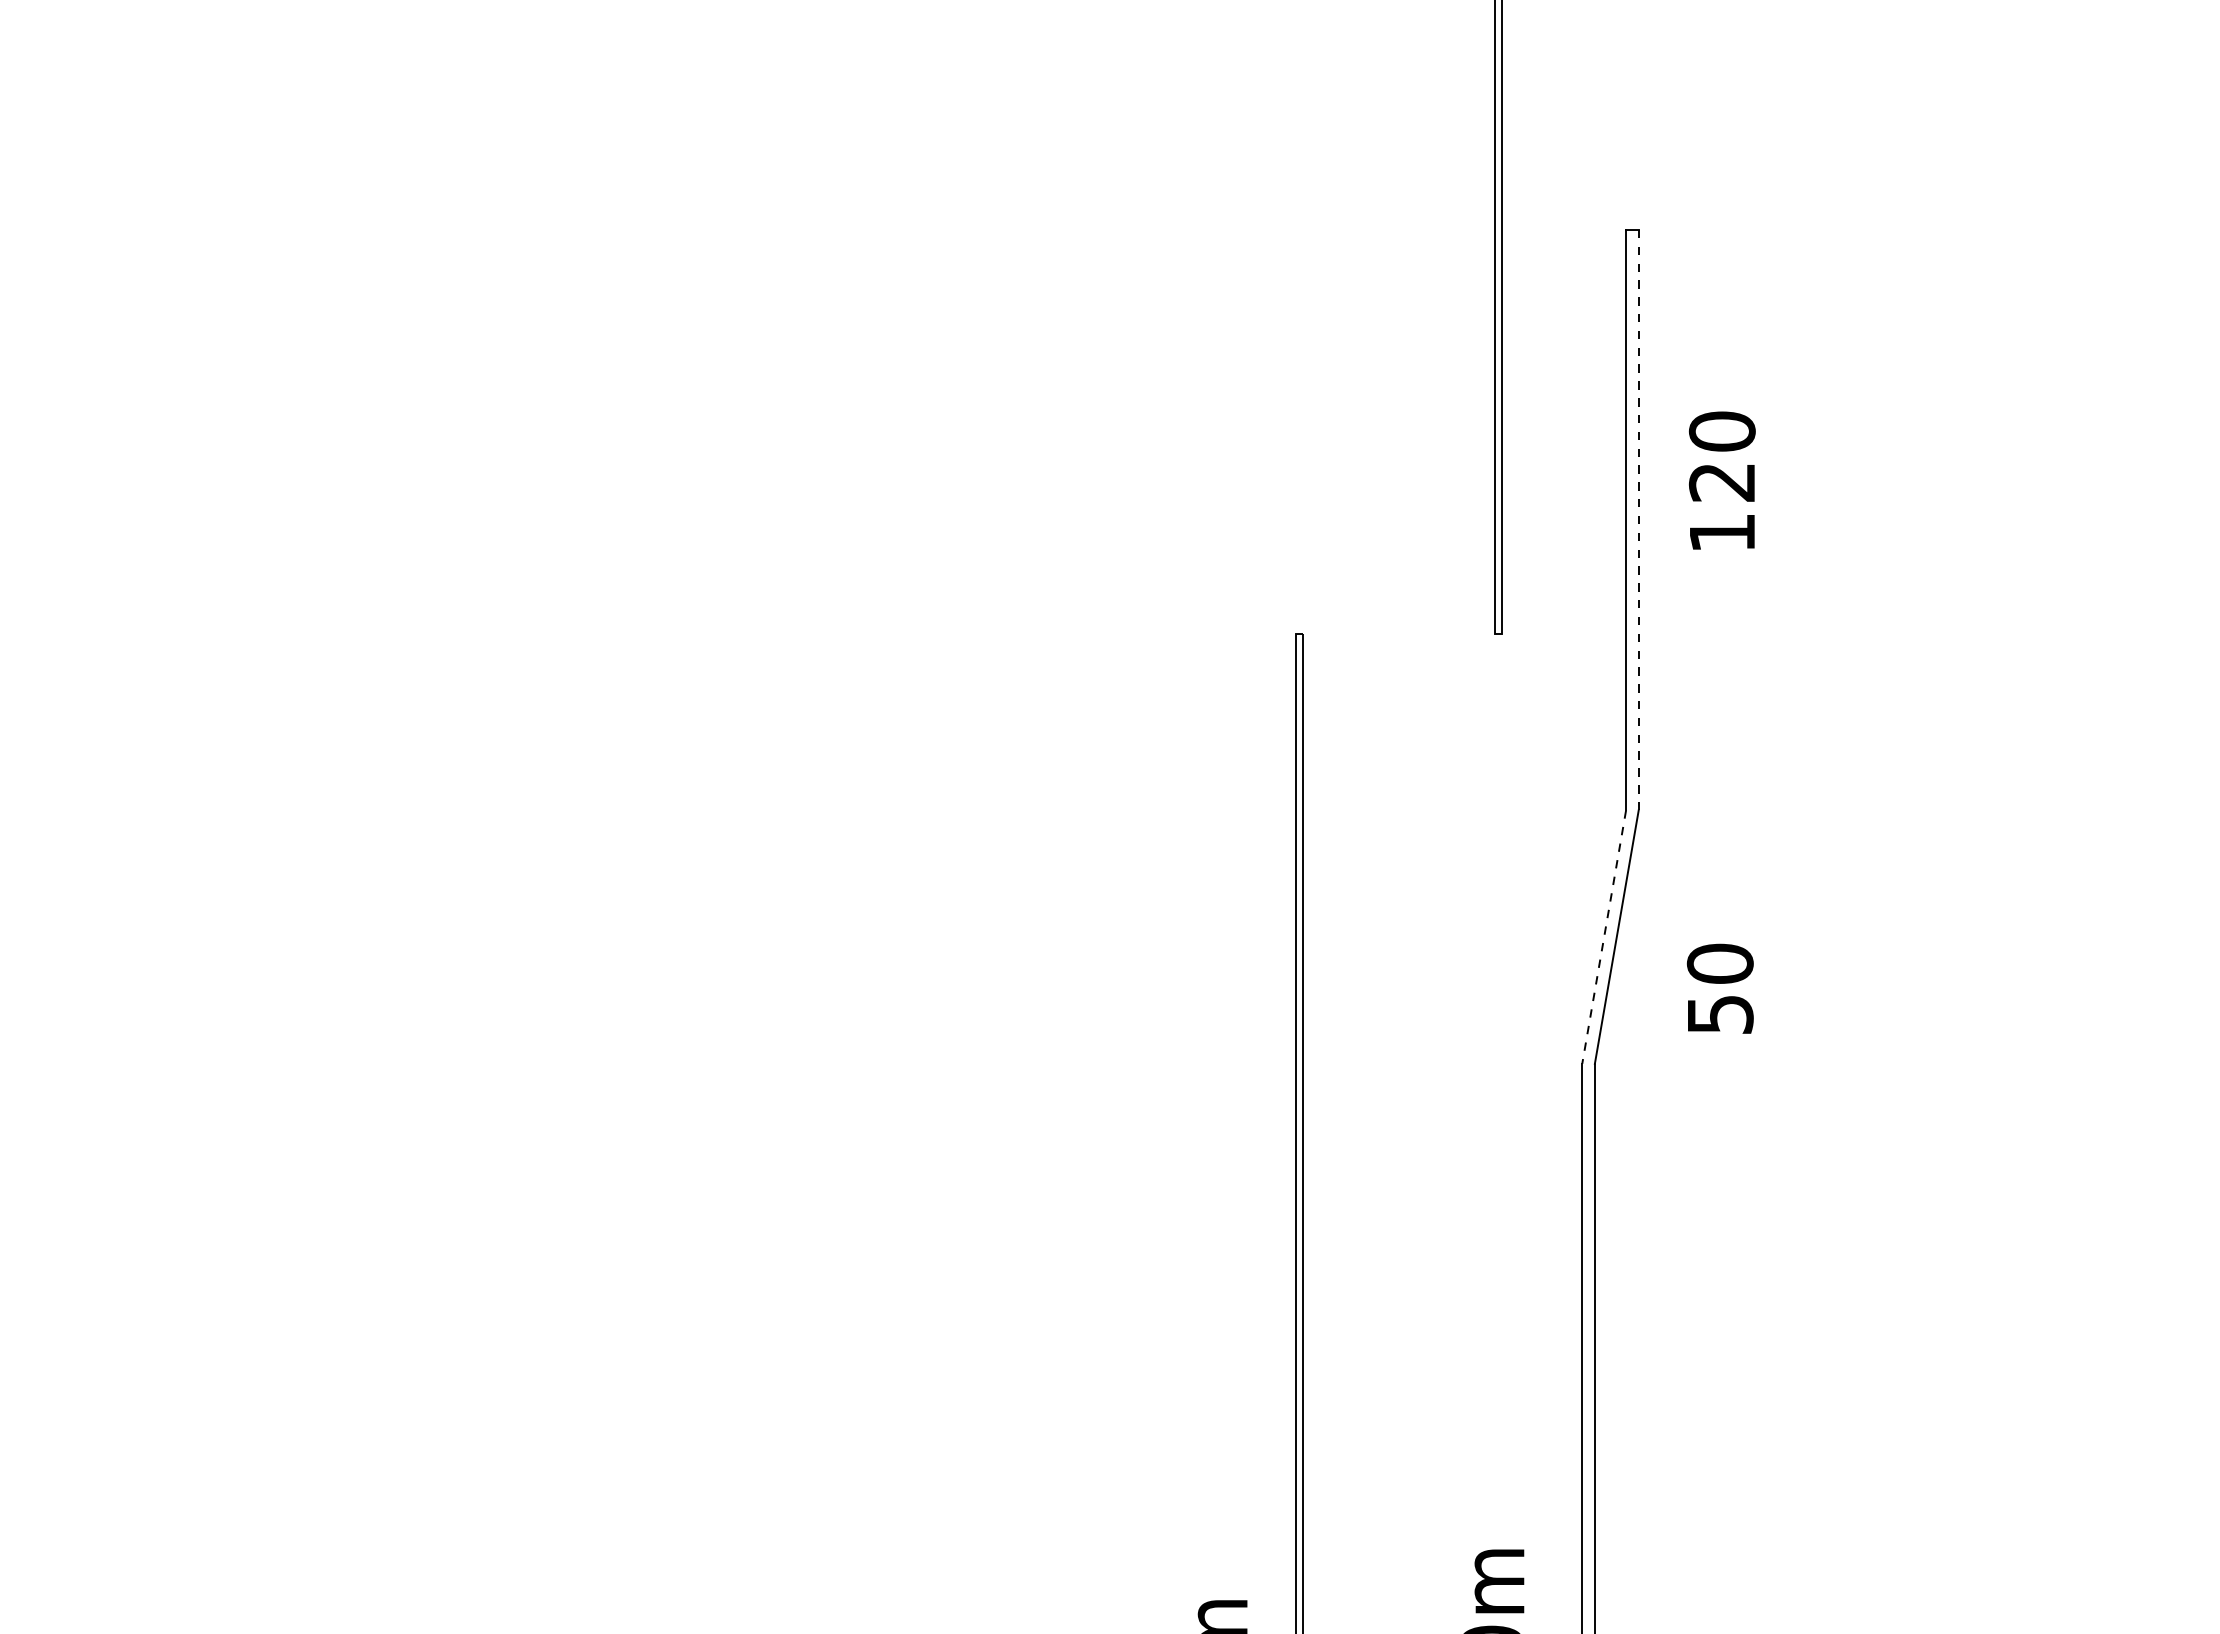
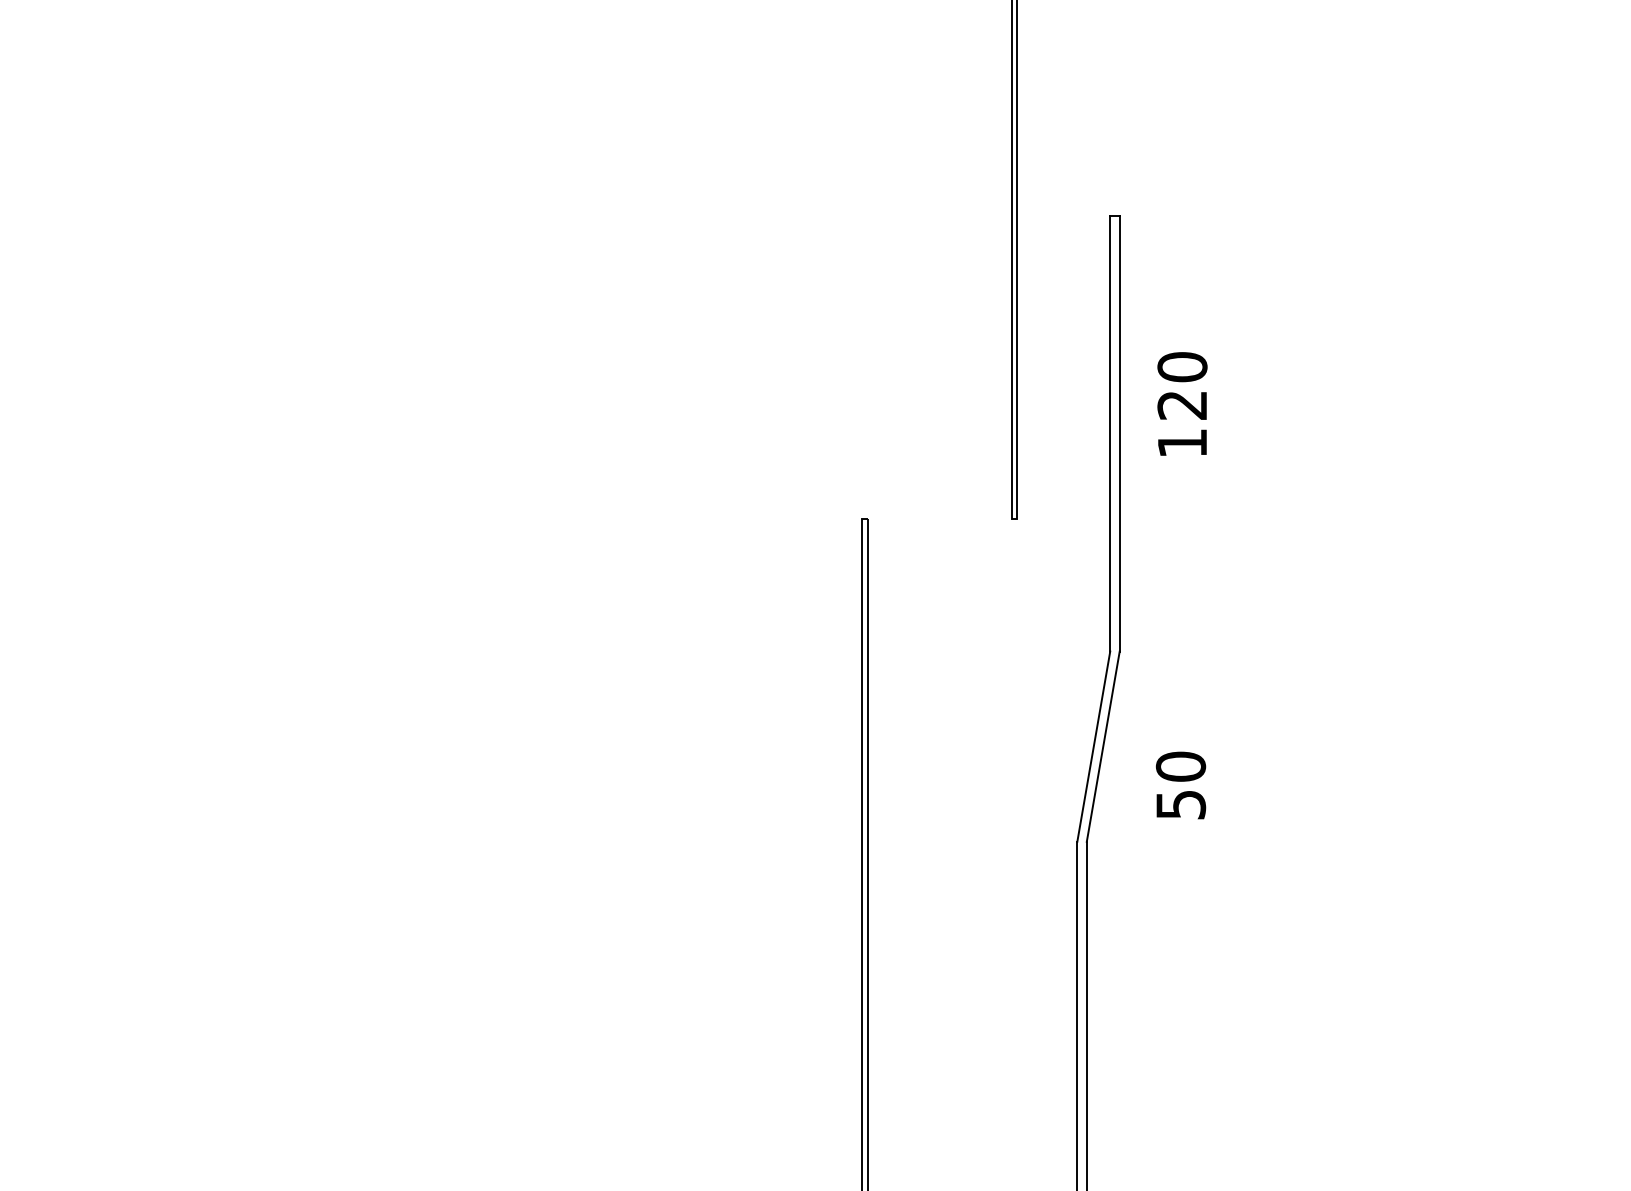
line: (1638, 519) -> (1119, 433), dashed -> solid
line: (1604, 937) -> (1094, 746), dashed -> solid

